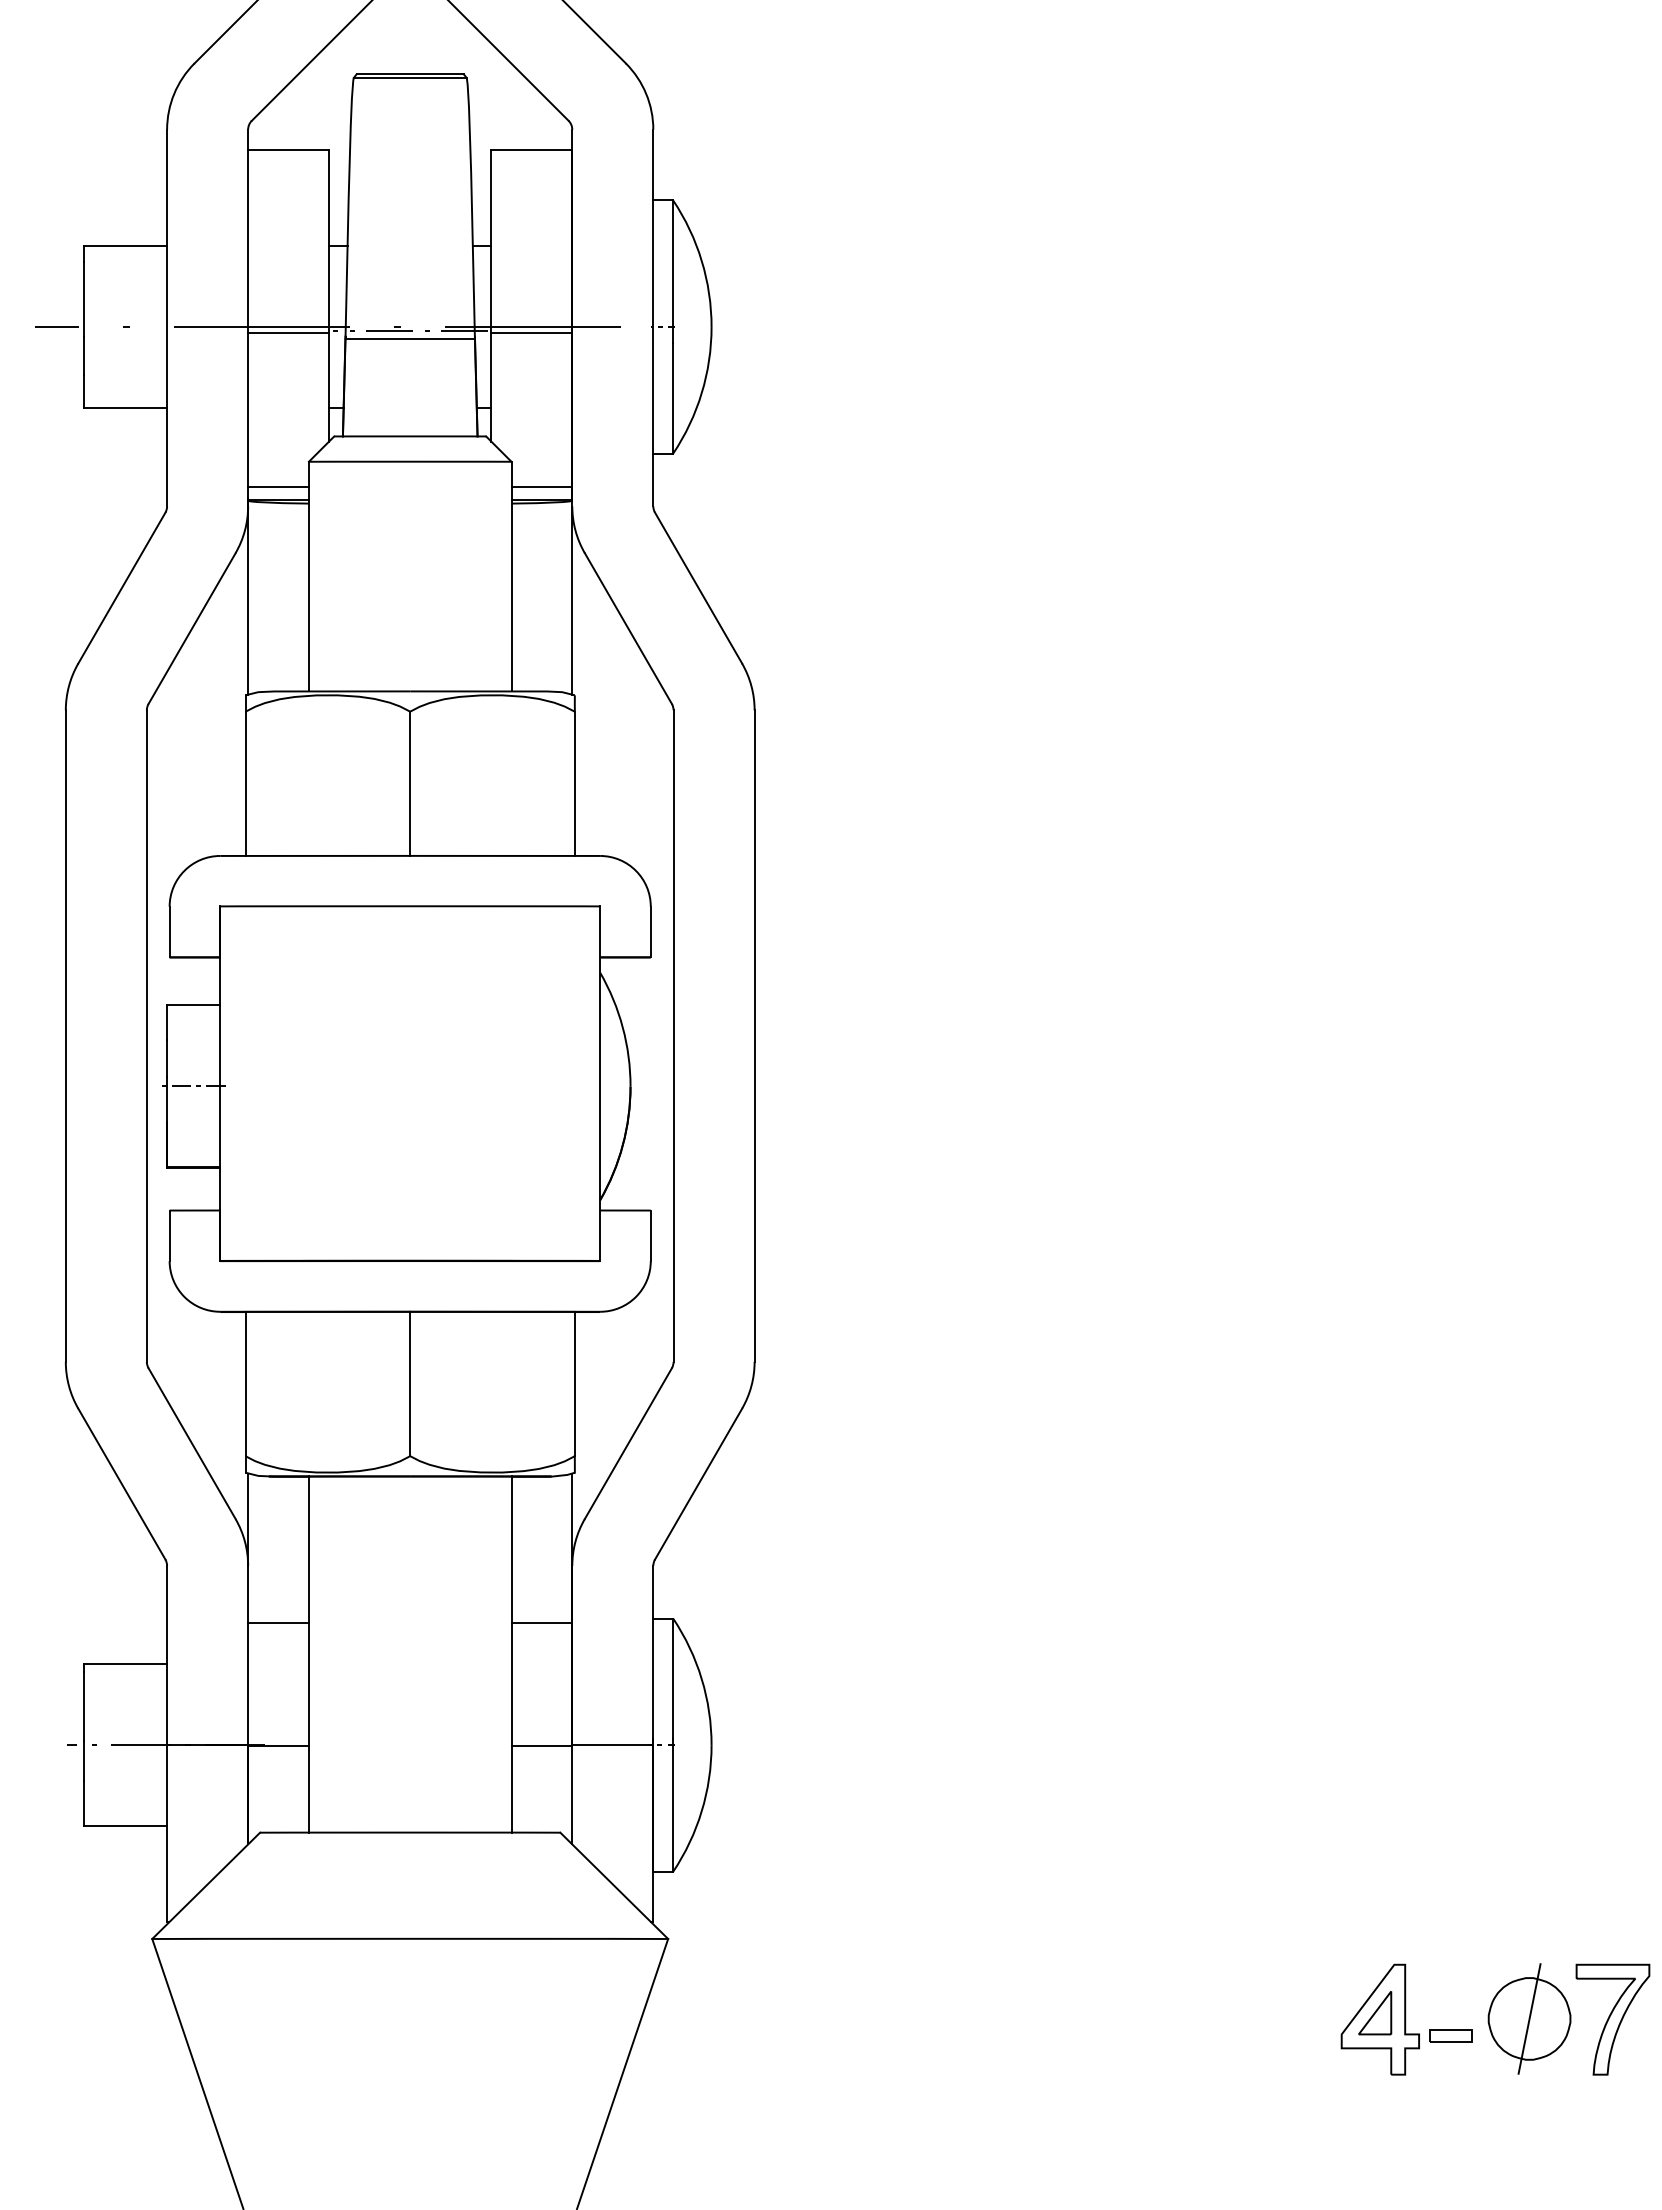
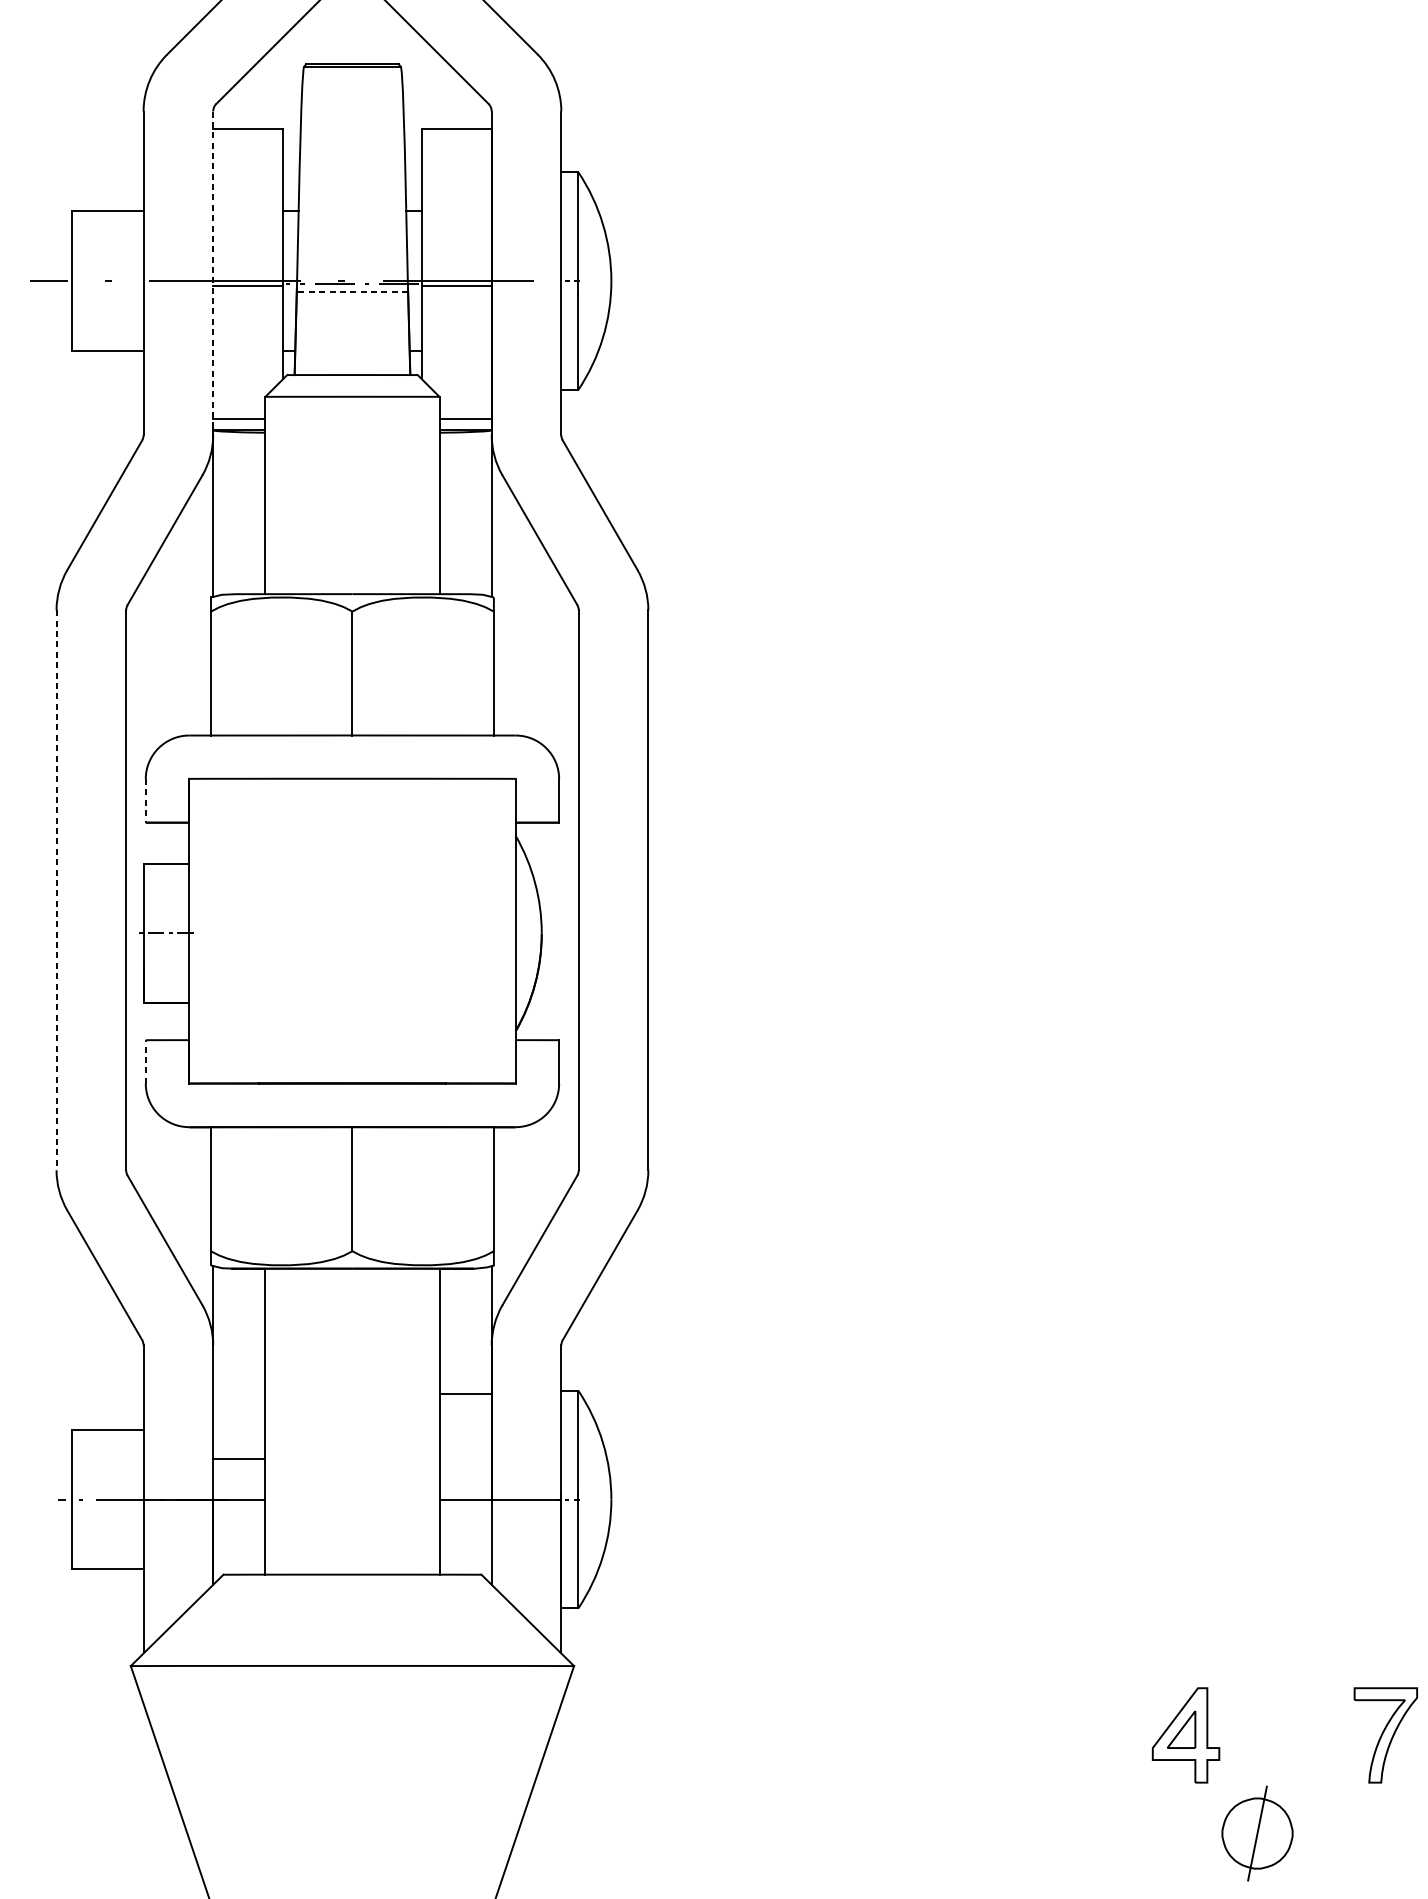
line: (248, 318) -> (213, 273), solid -> dashed
line: (410, 339) -> (352, 291), solid -> dashed
line: (169, 932) -> (145, 801), solid -> dashed
line: (65, 1036) -> (56, 890), solid -> dashed
line: (169, 1235) -> (145, 1061), solid -> dashed
line: (278, 1622) -> (239, 1458), moved
part: (1529, 2018) -> (1257, 1833), moved
part: (1450, 2035) -> (1246, 1748), removed

